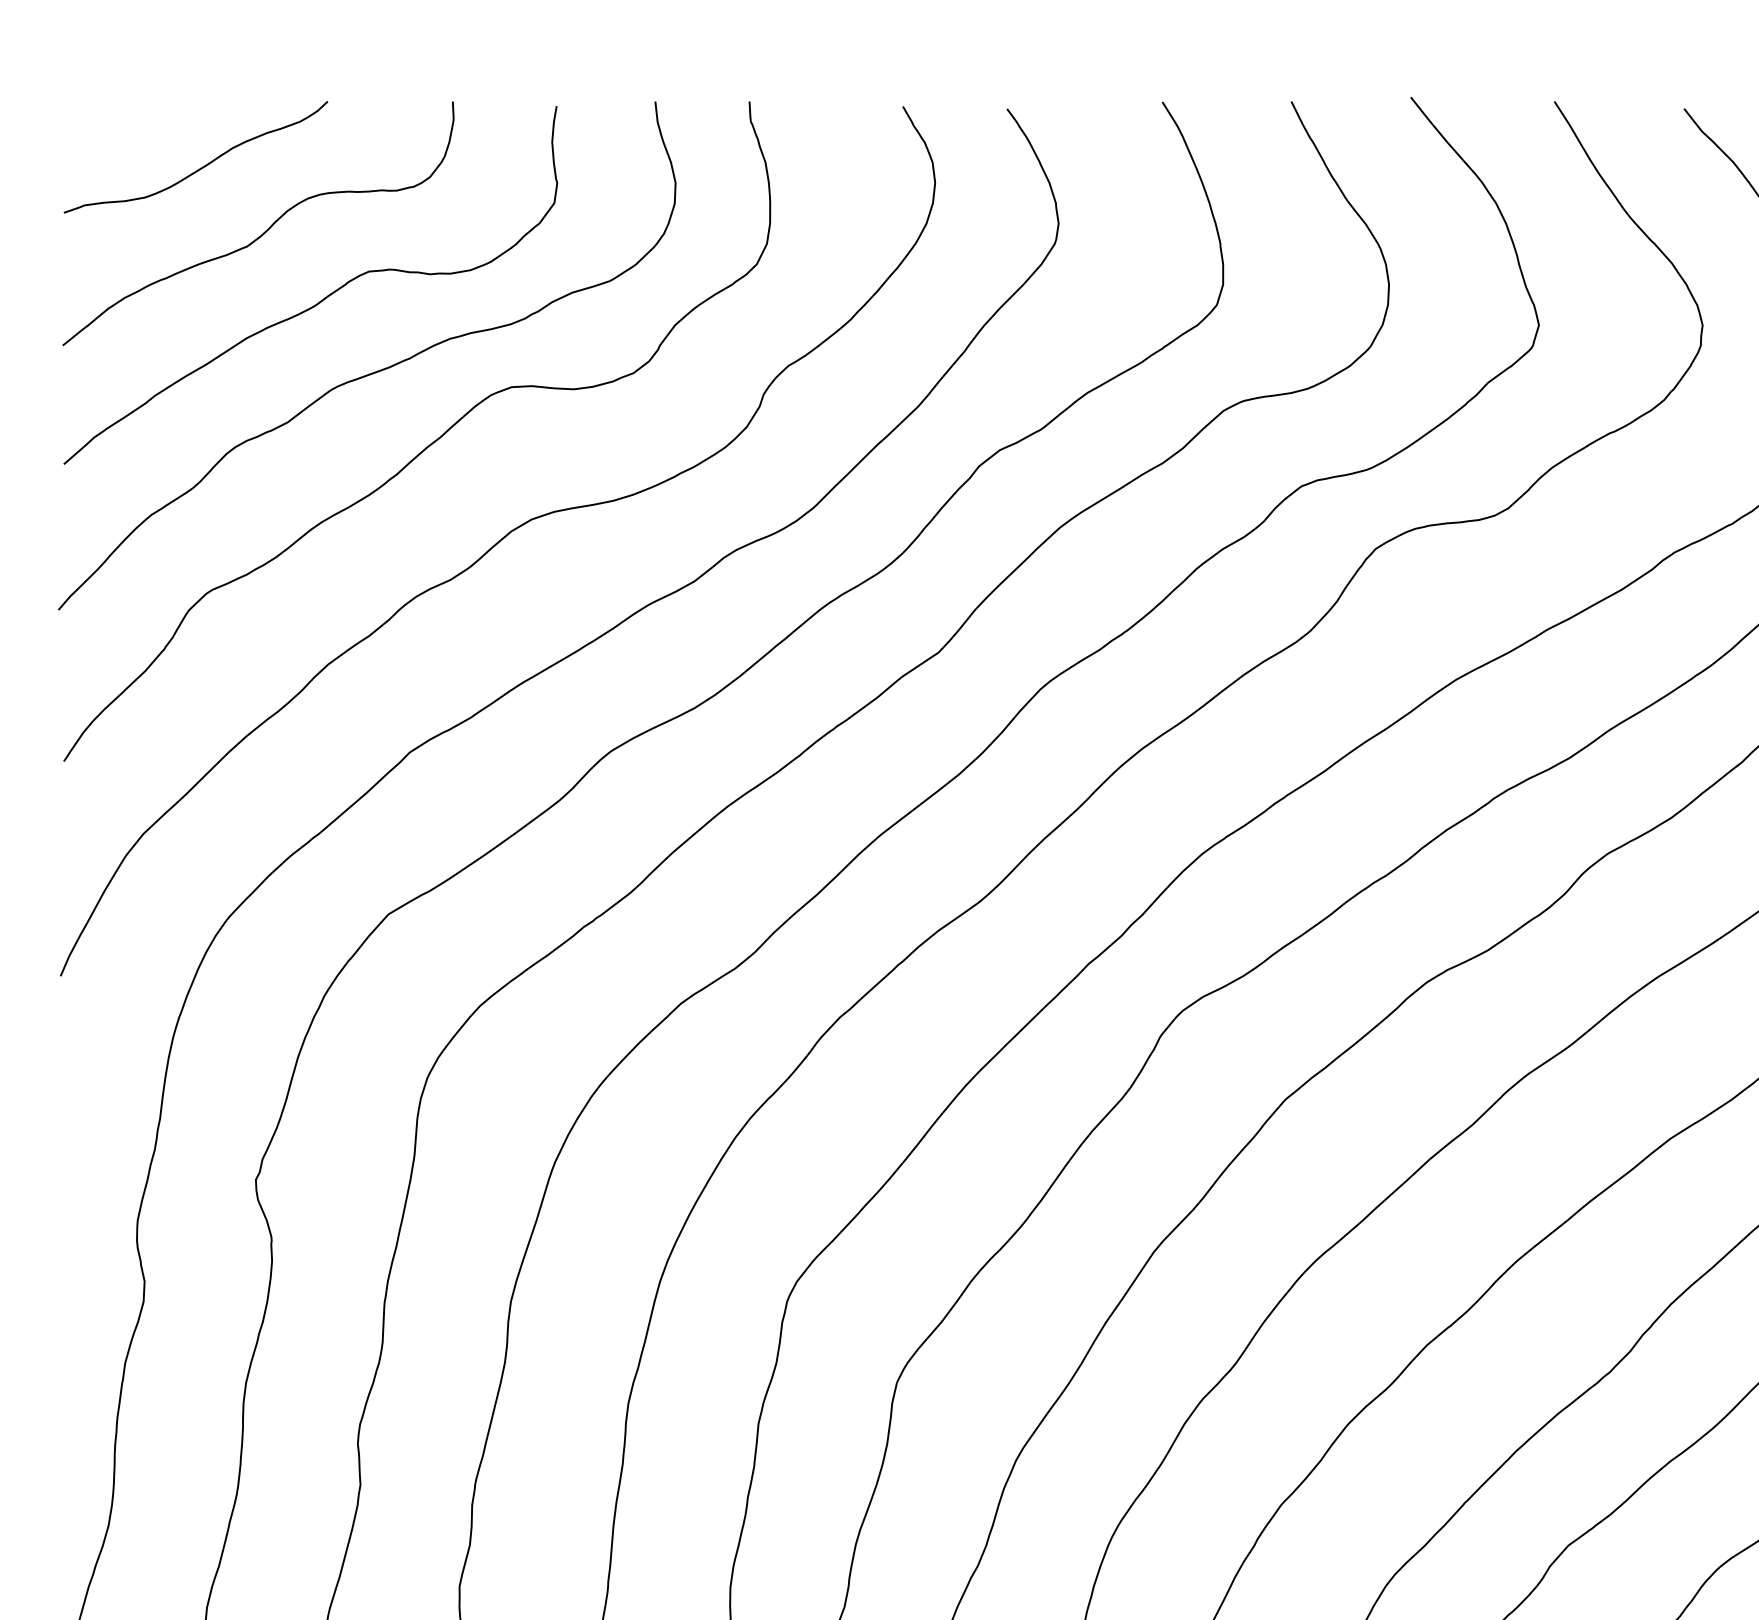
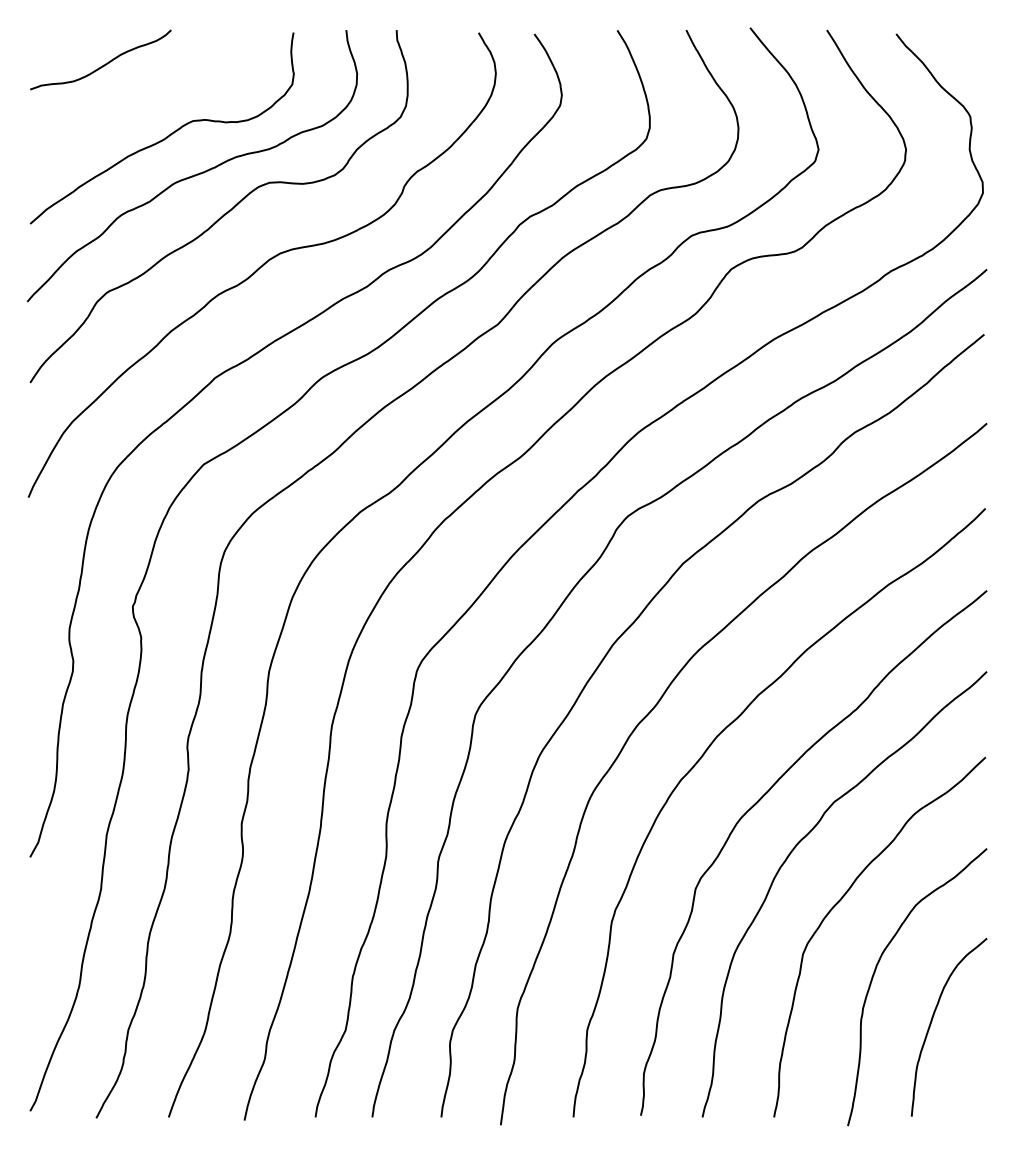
curve: (262, 231) -> (136, 99), removed

